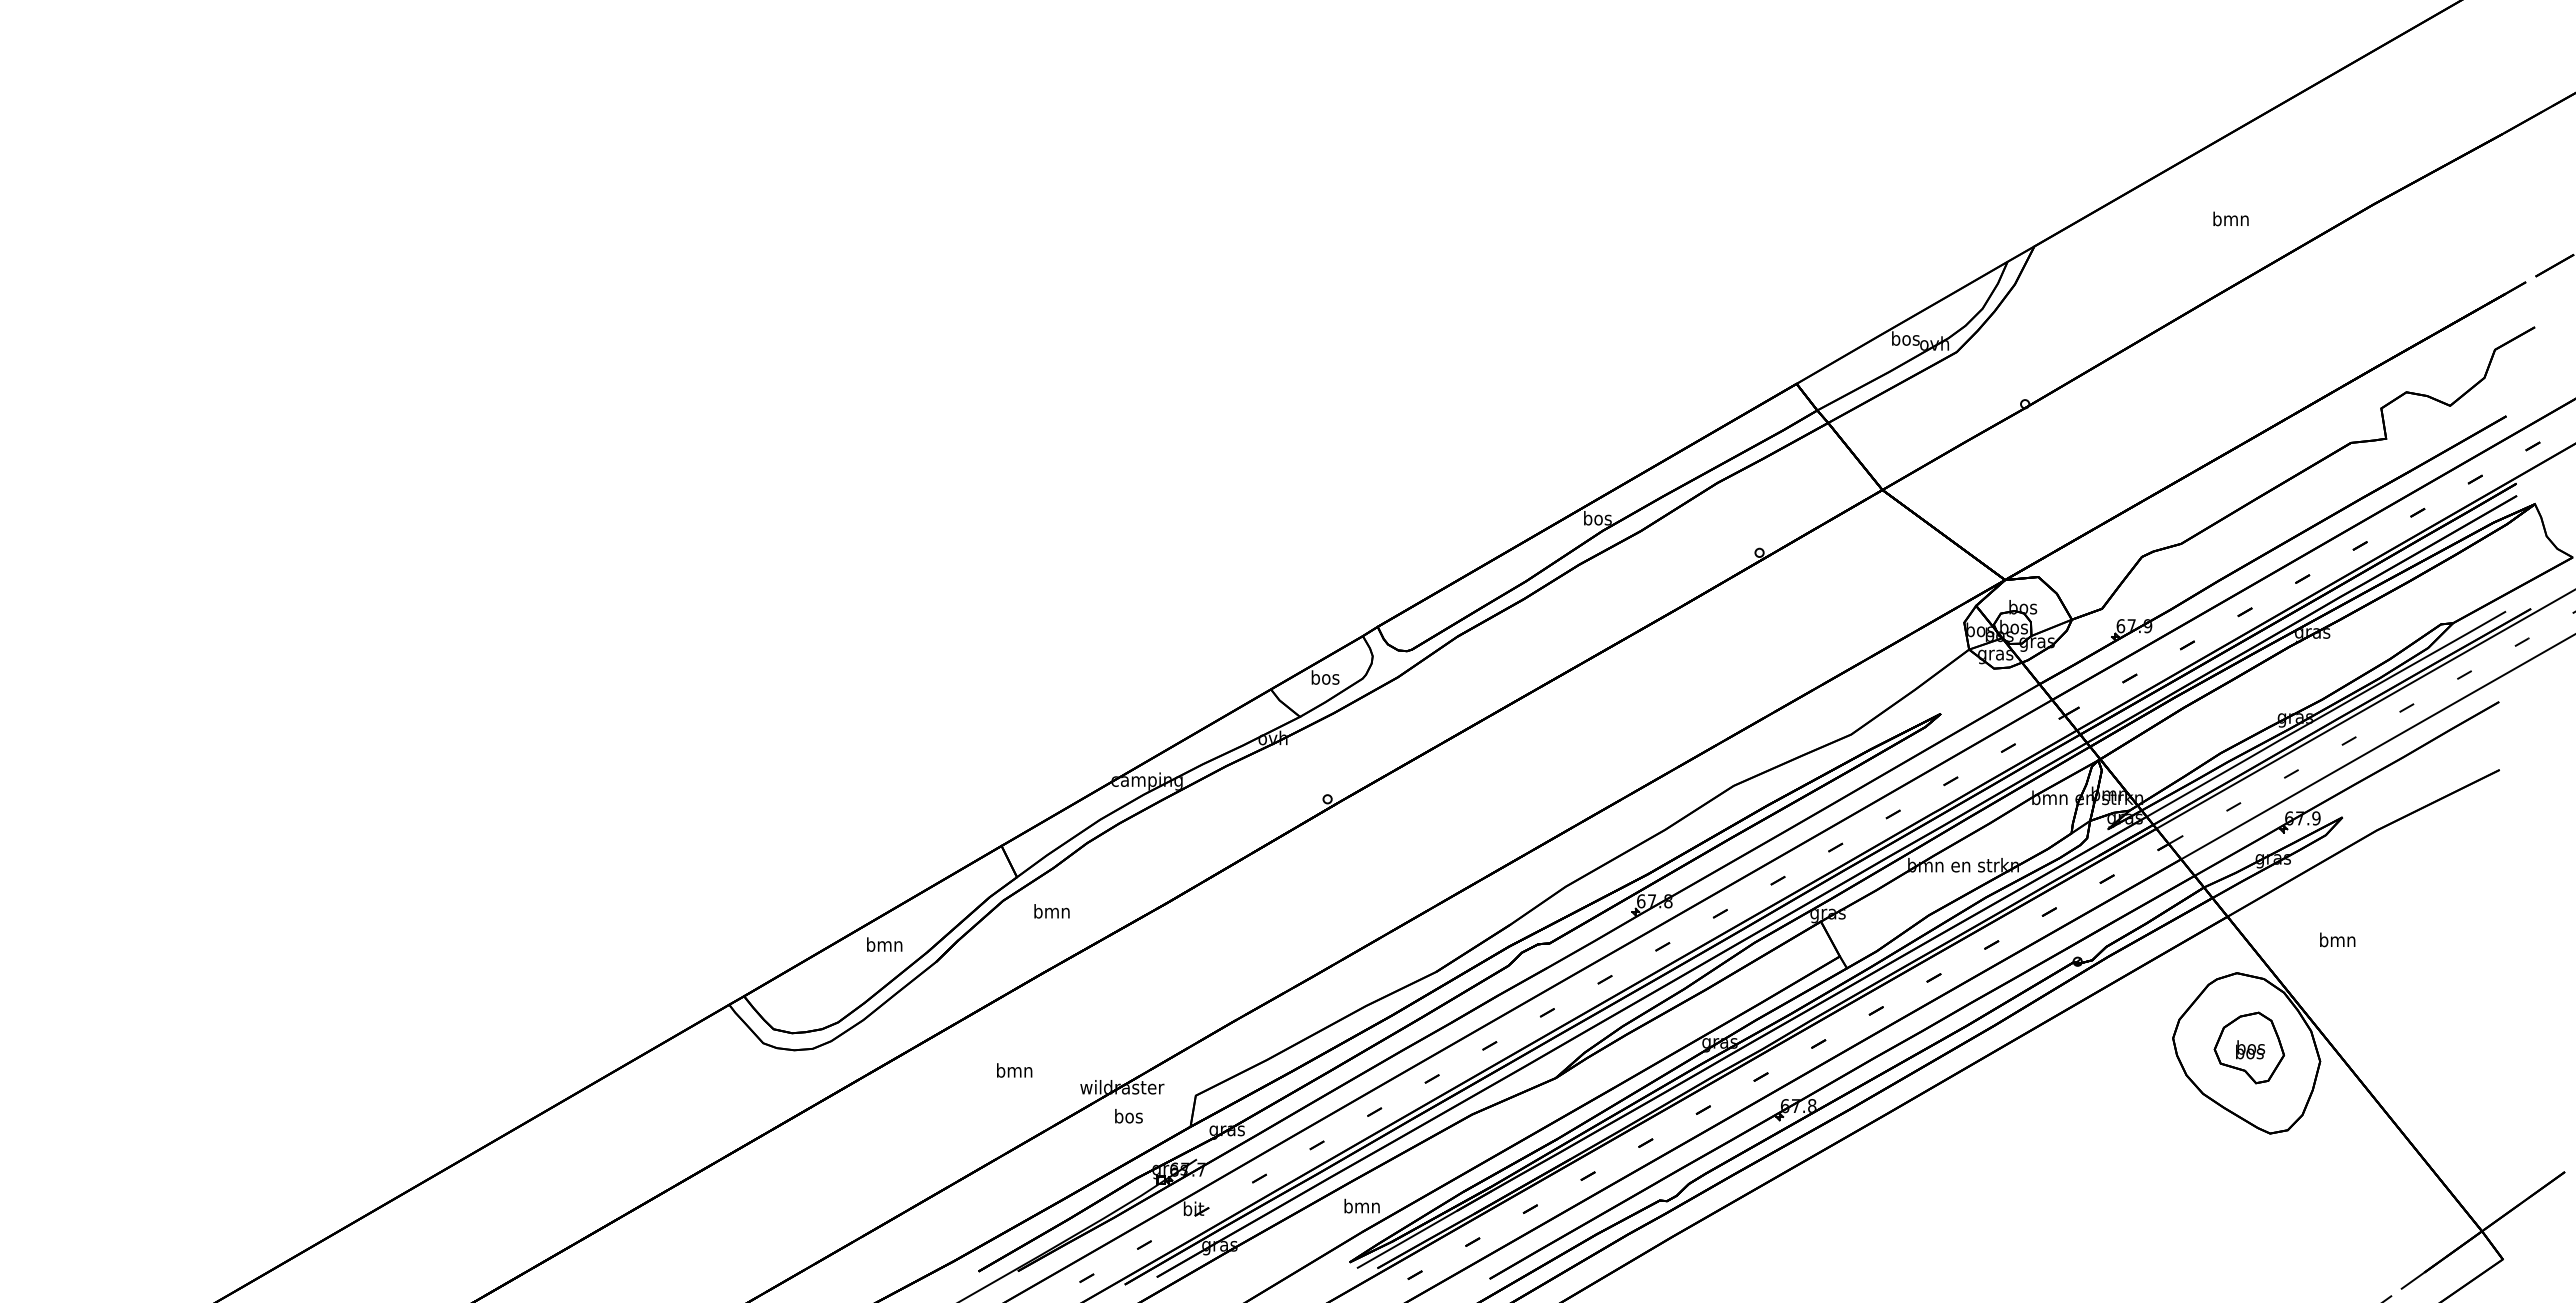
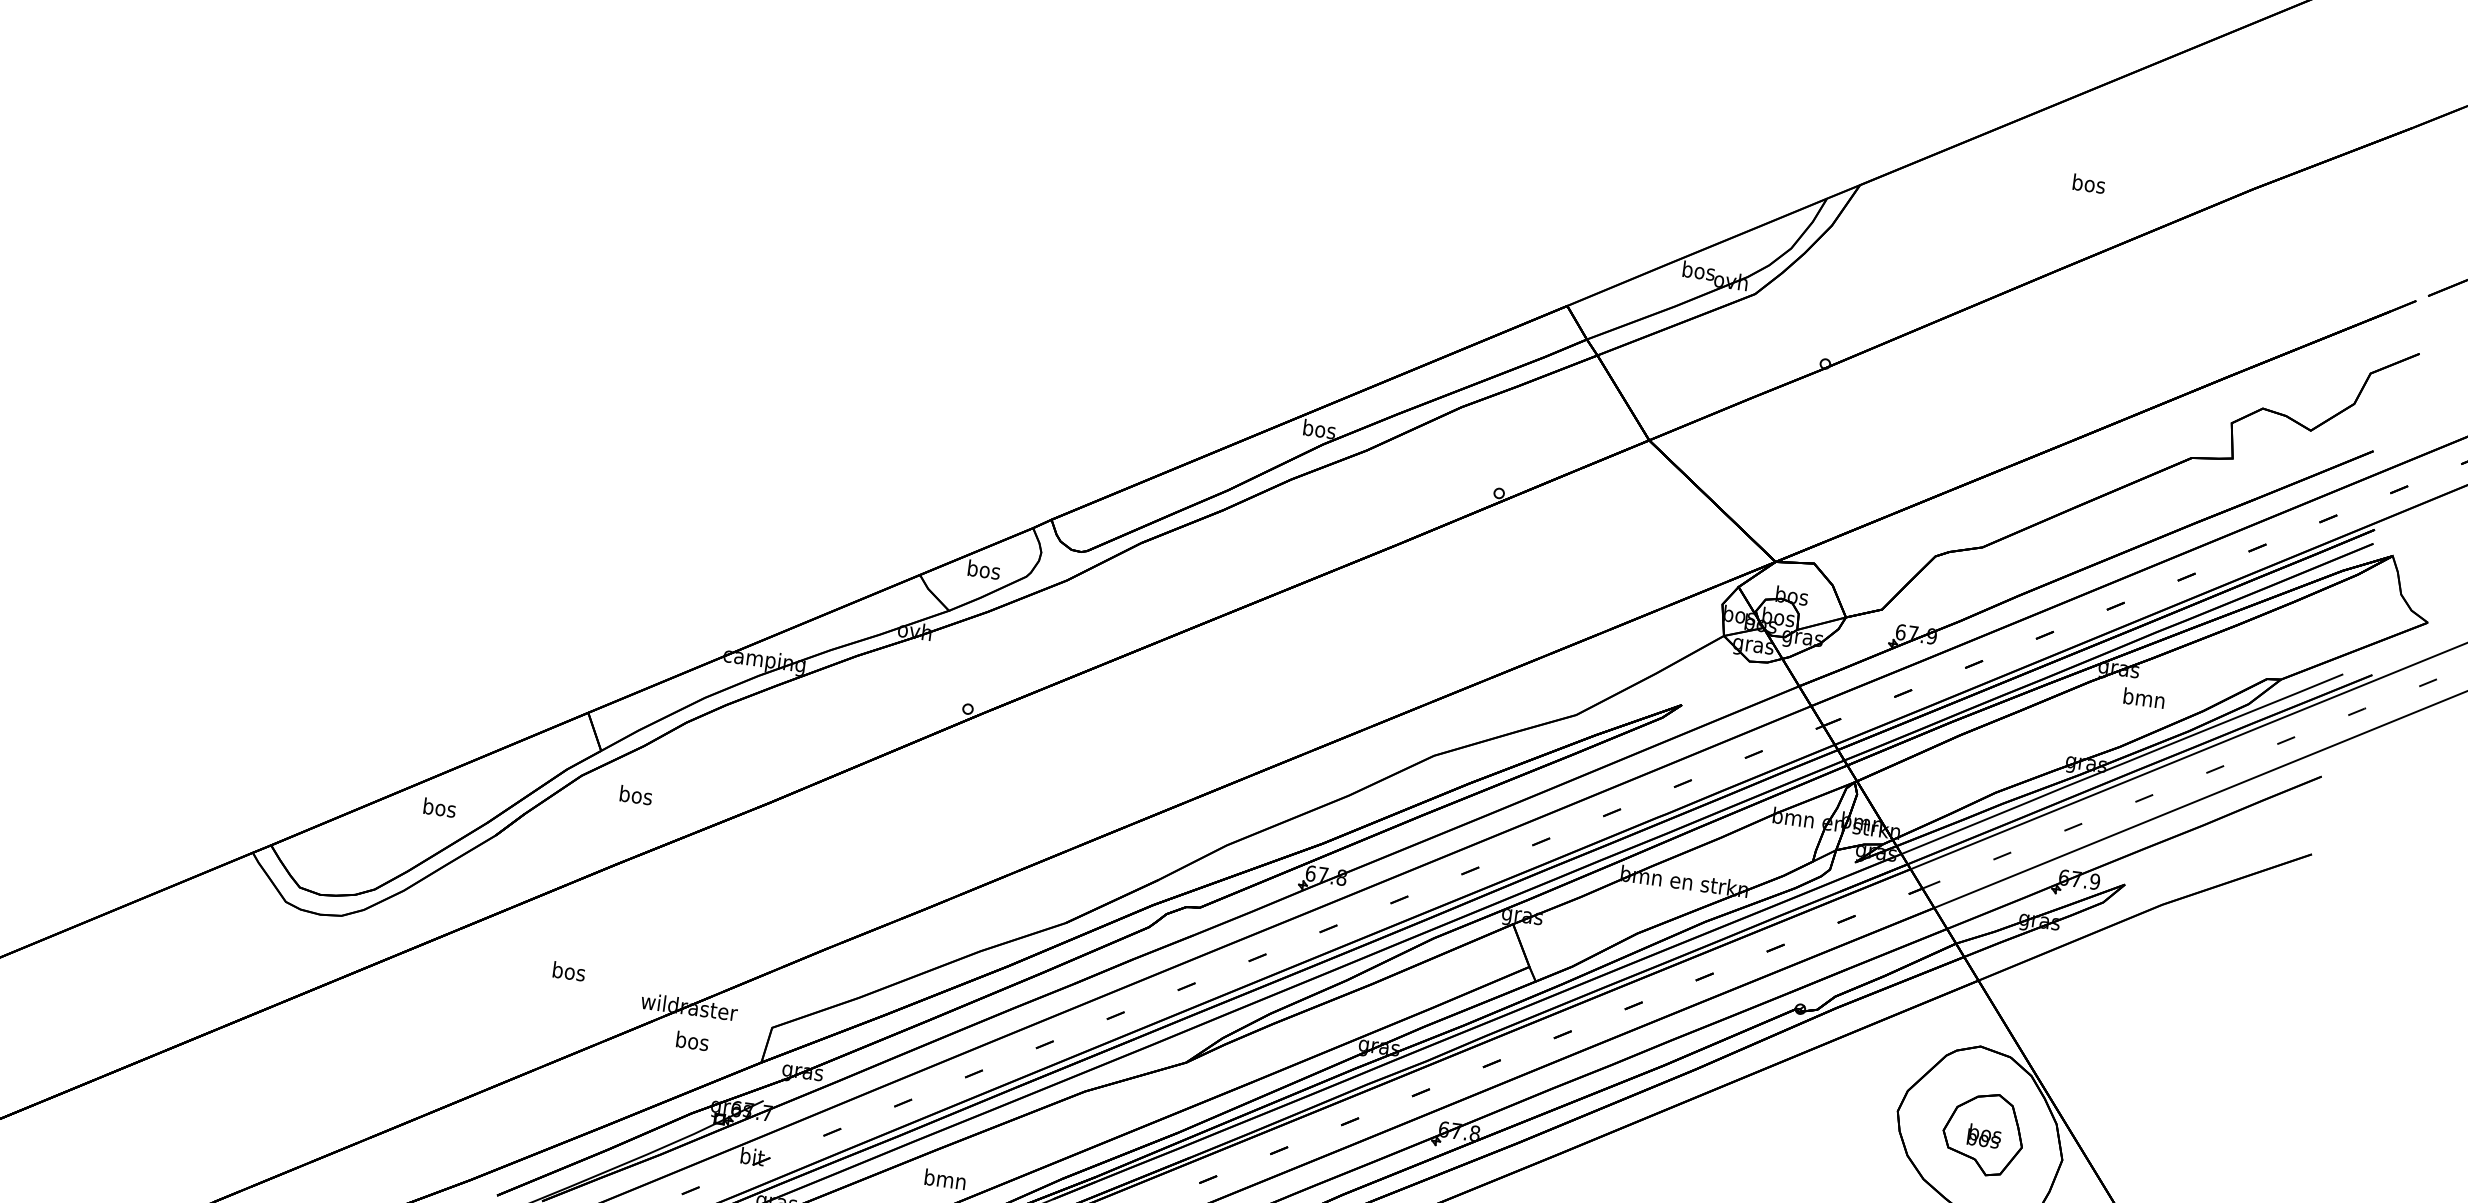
text: (2230, 218) -> (2088, 183), bmn -> bos
text: (1051, 911) -> (635, 795), bmn -> bos
text: (2337, 939) -> (2144, 697), moved
text: (884, 944) -> (439, 807), bmn -> bos
text: (1014, 1070) -> (568, 971), bmn -> bos

